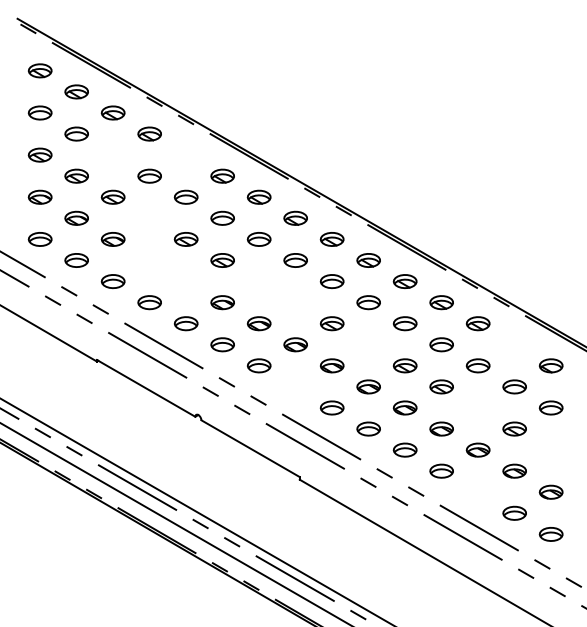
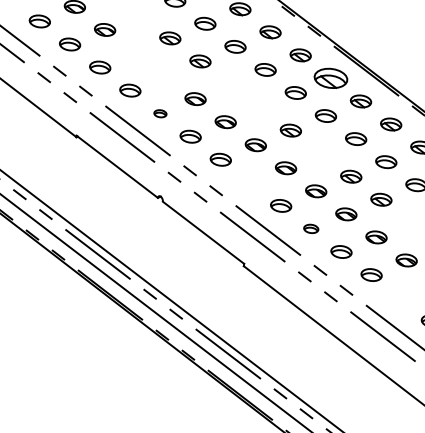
part: (368, 260) -> (330, 78), size x1.6
part: (185, 323) -> (159, 113), size x0.6
part: (368, 428) -> (311, 228), size x0.7

